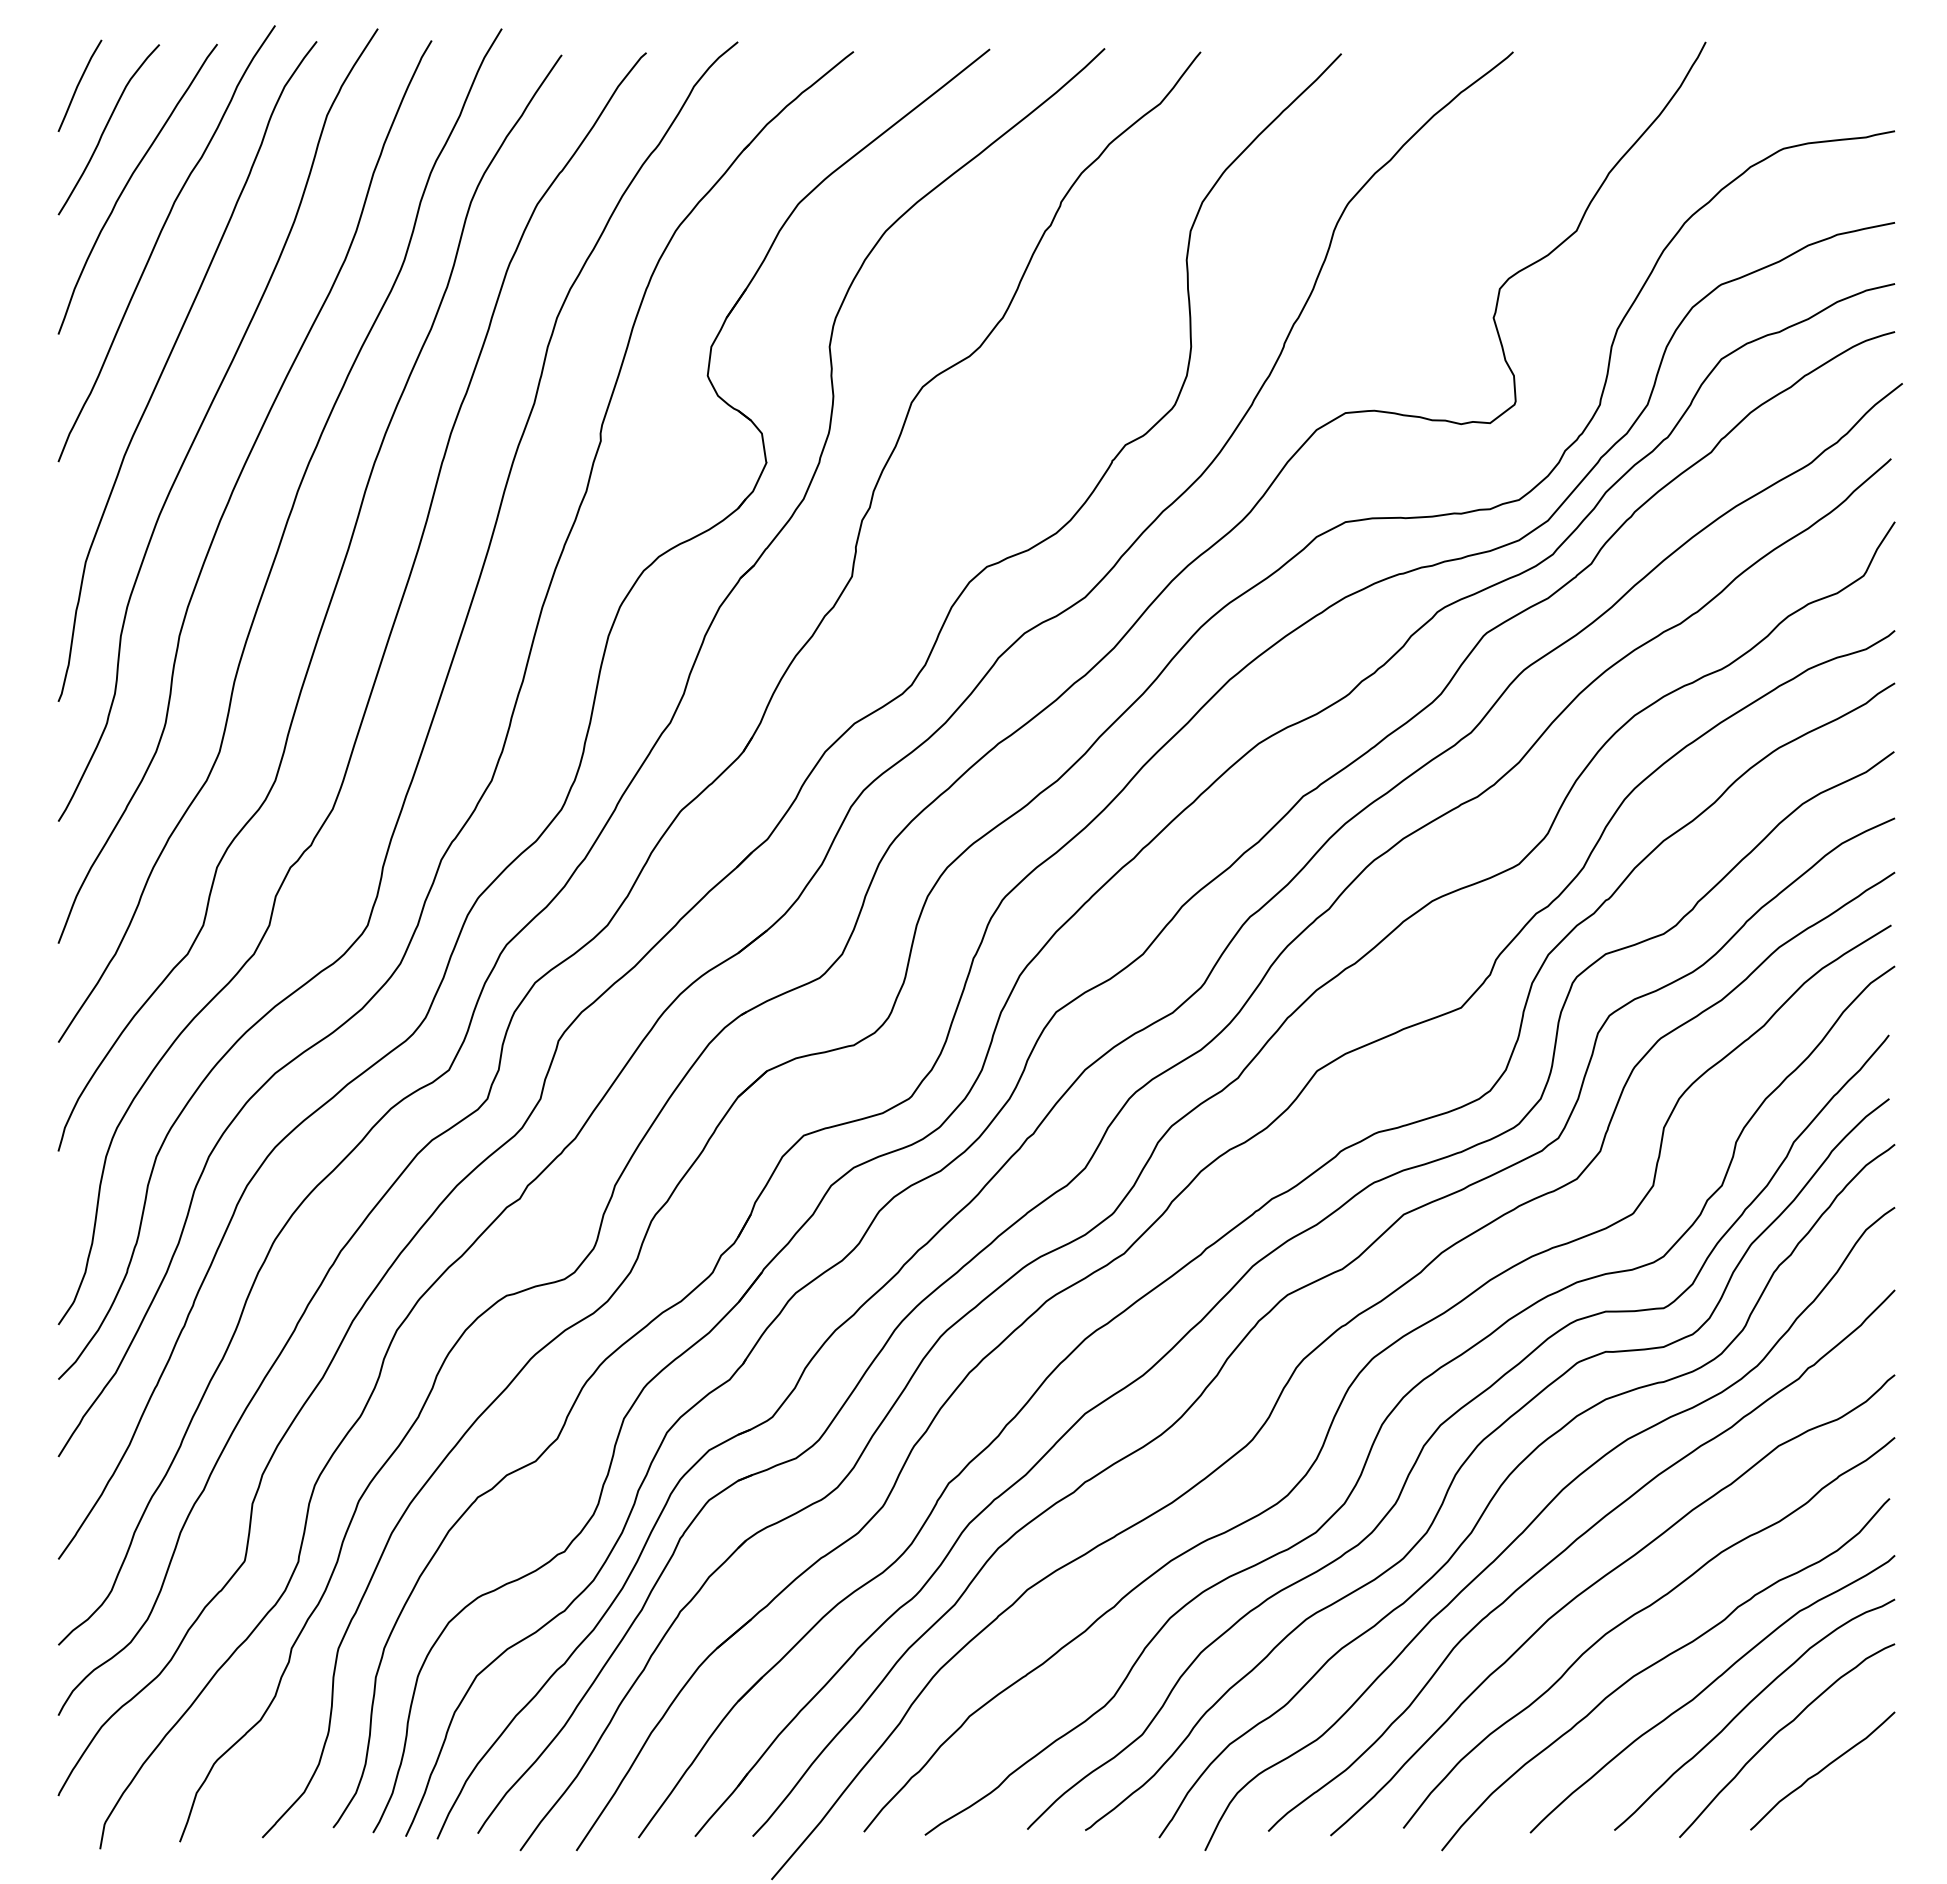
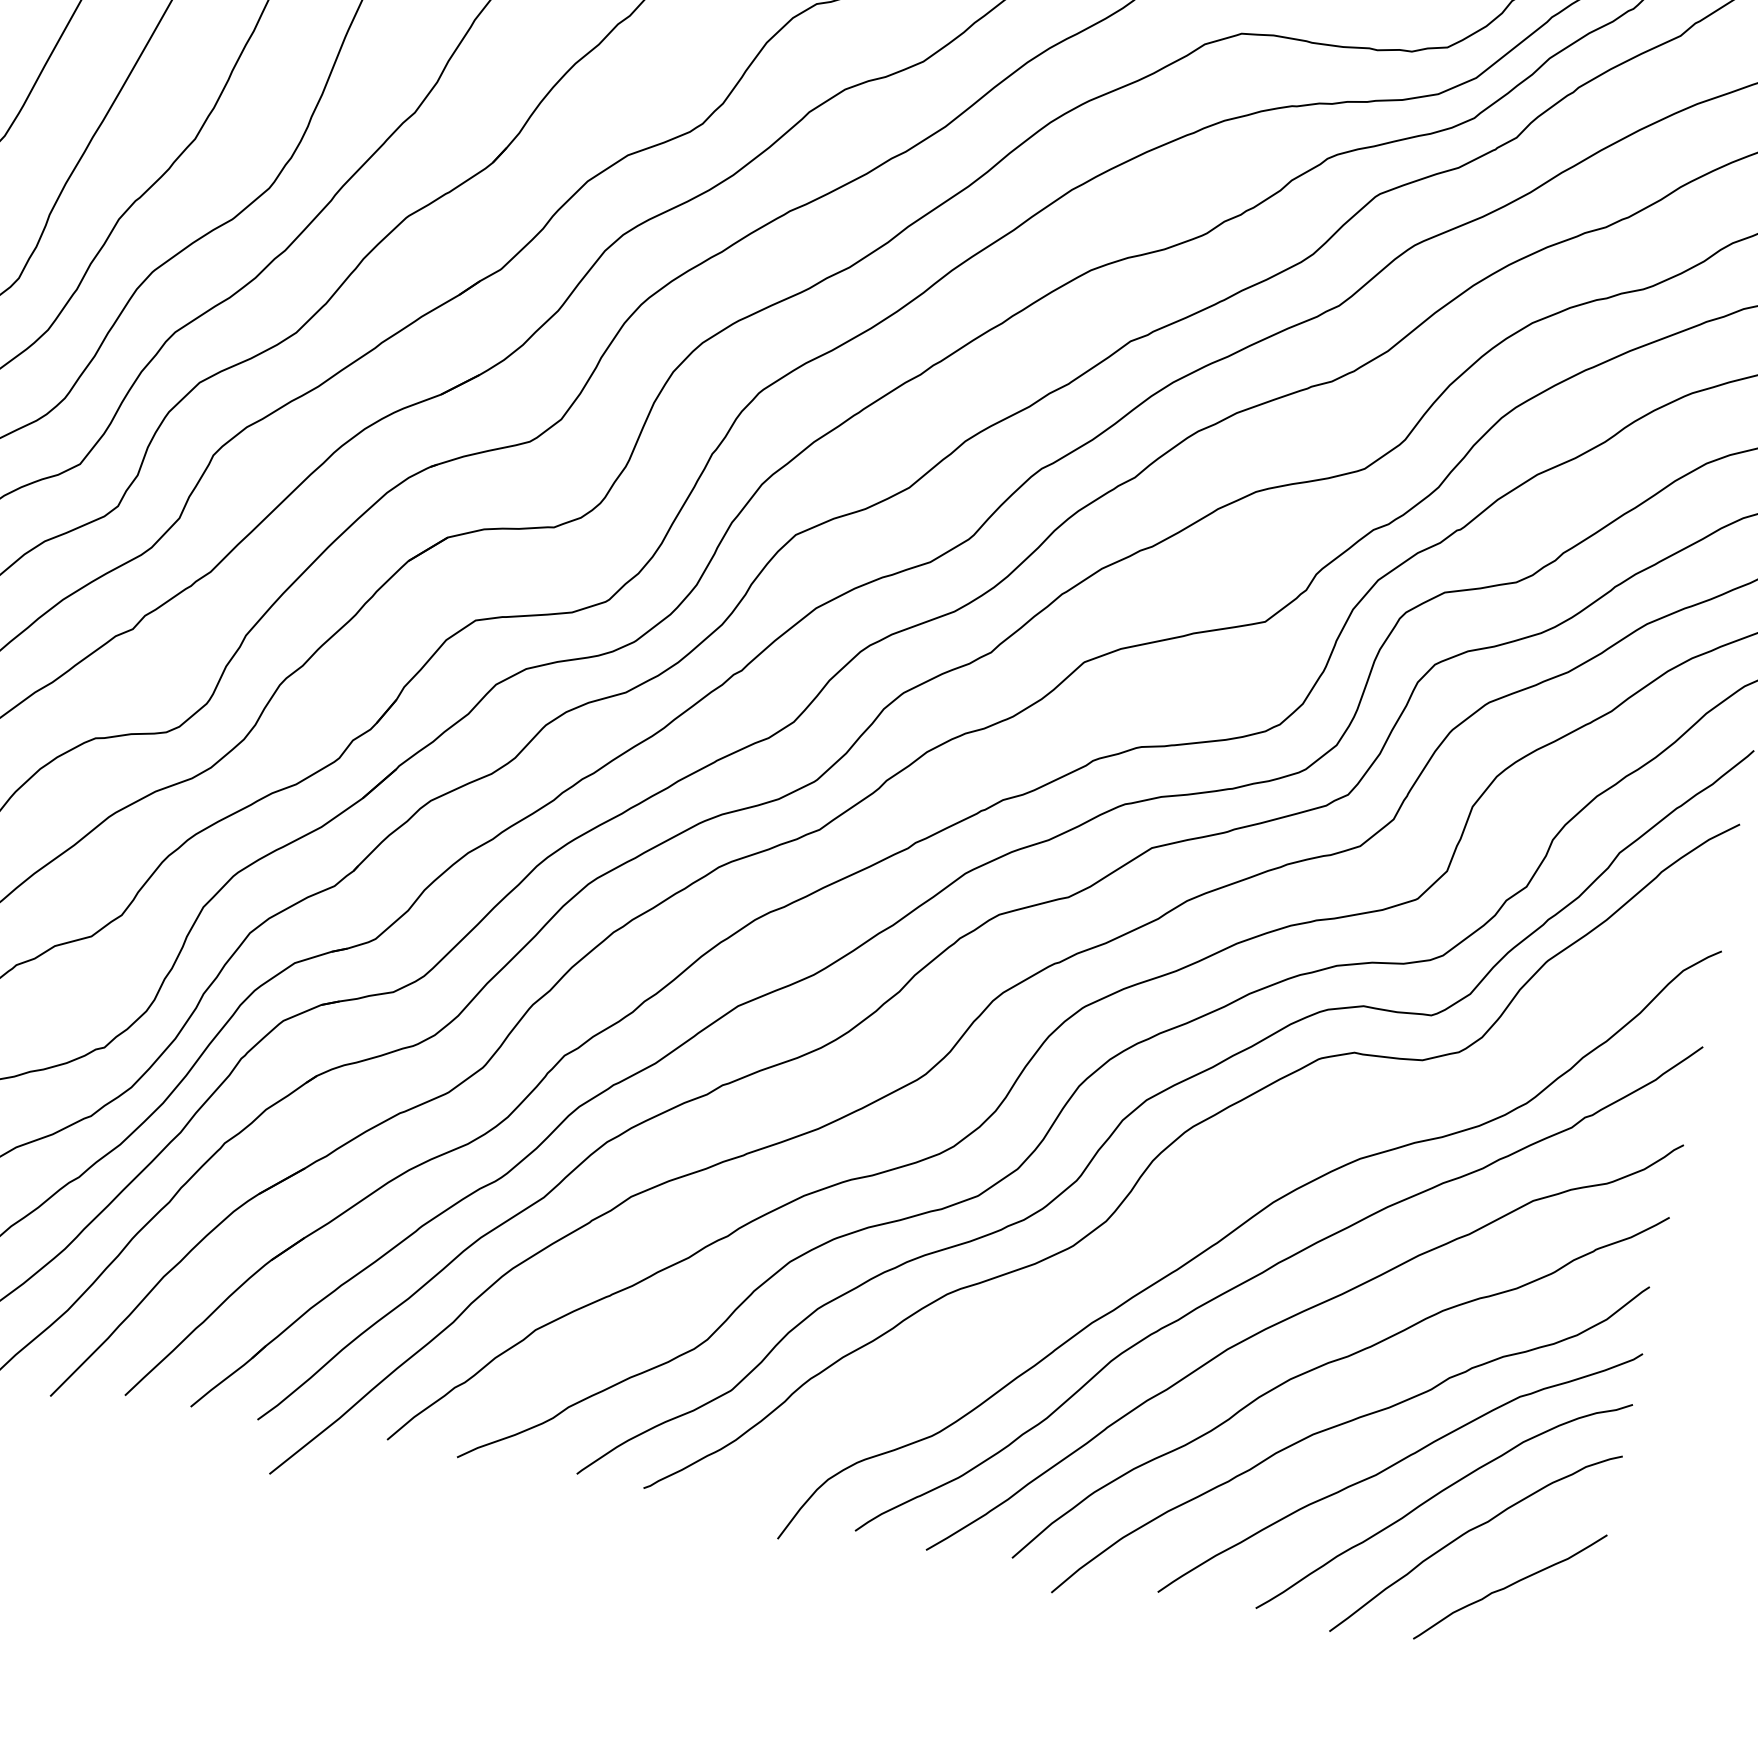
curve: (1507, 1479) -> (1211, 1178), removed

